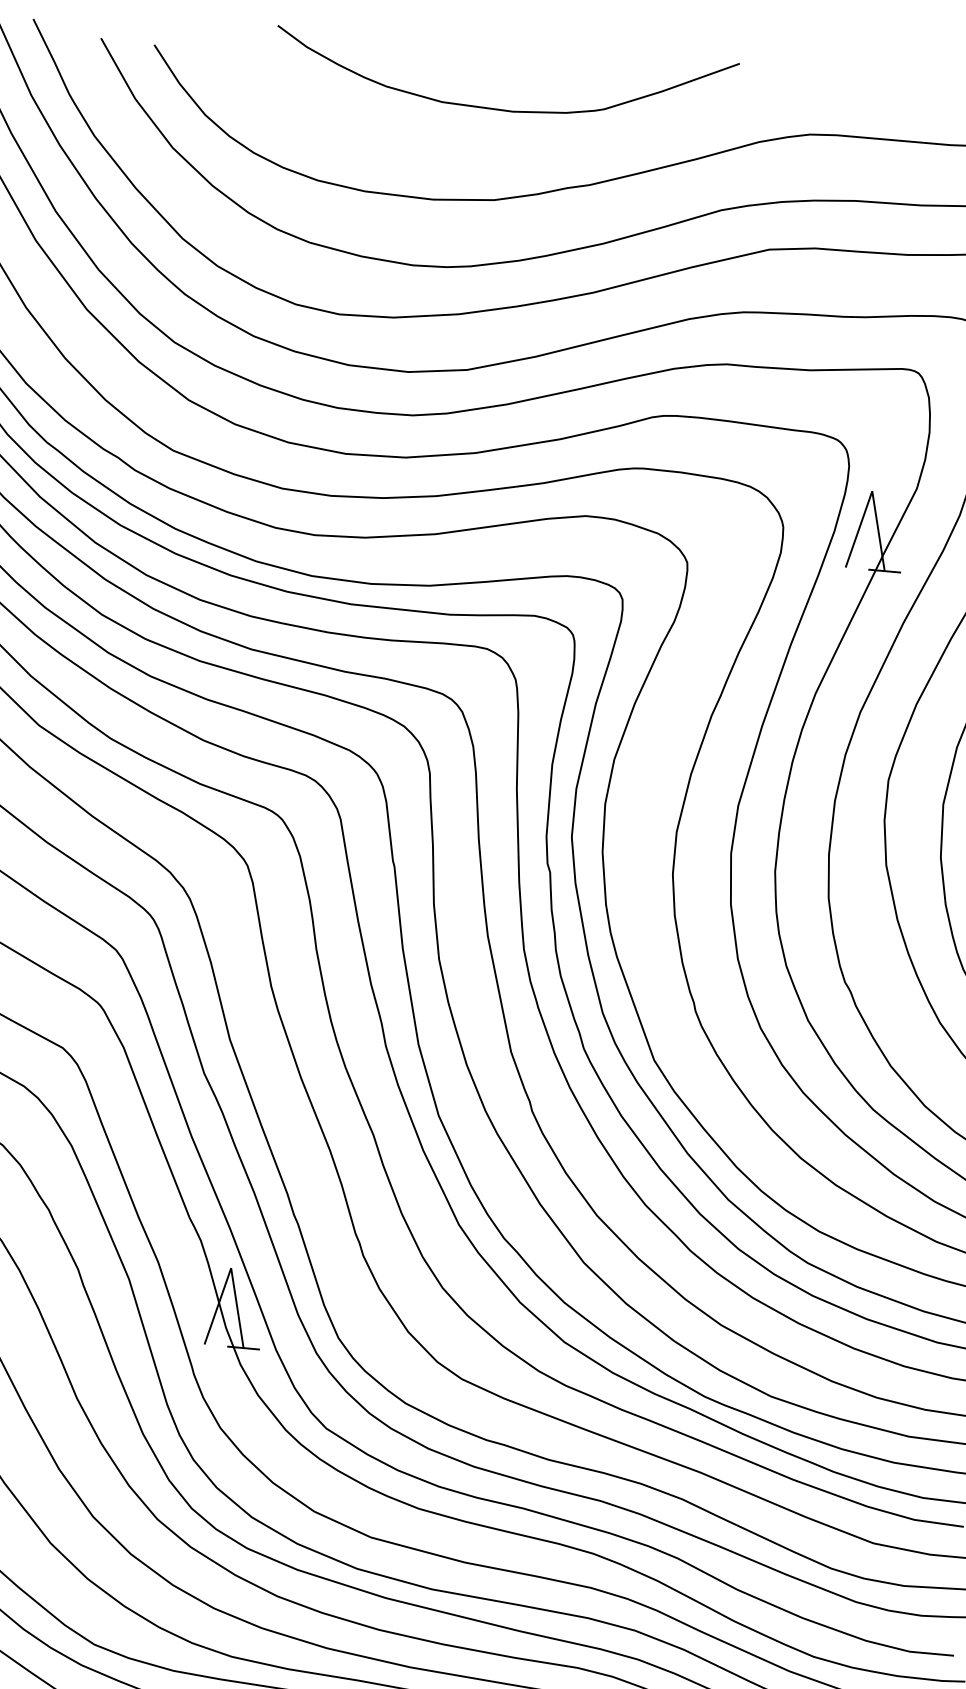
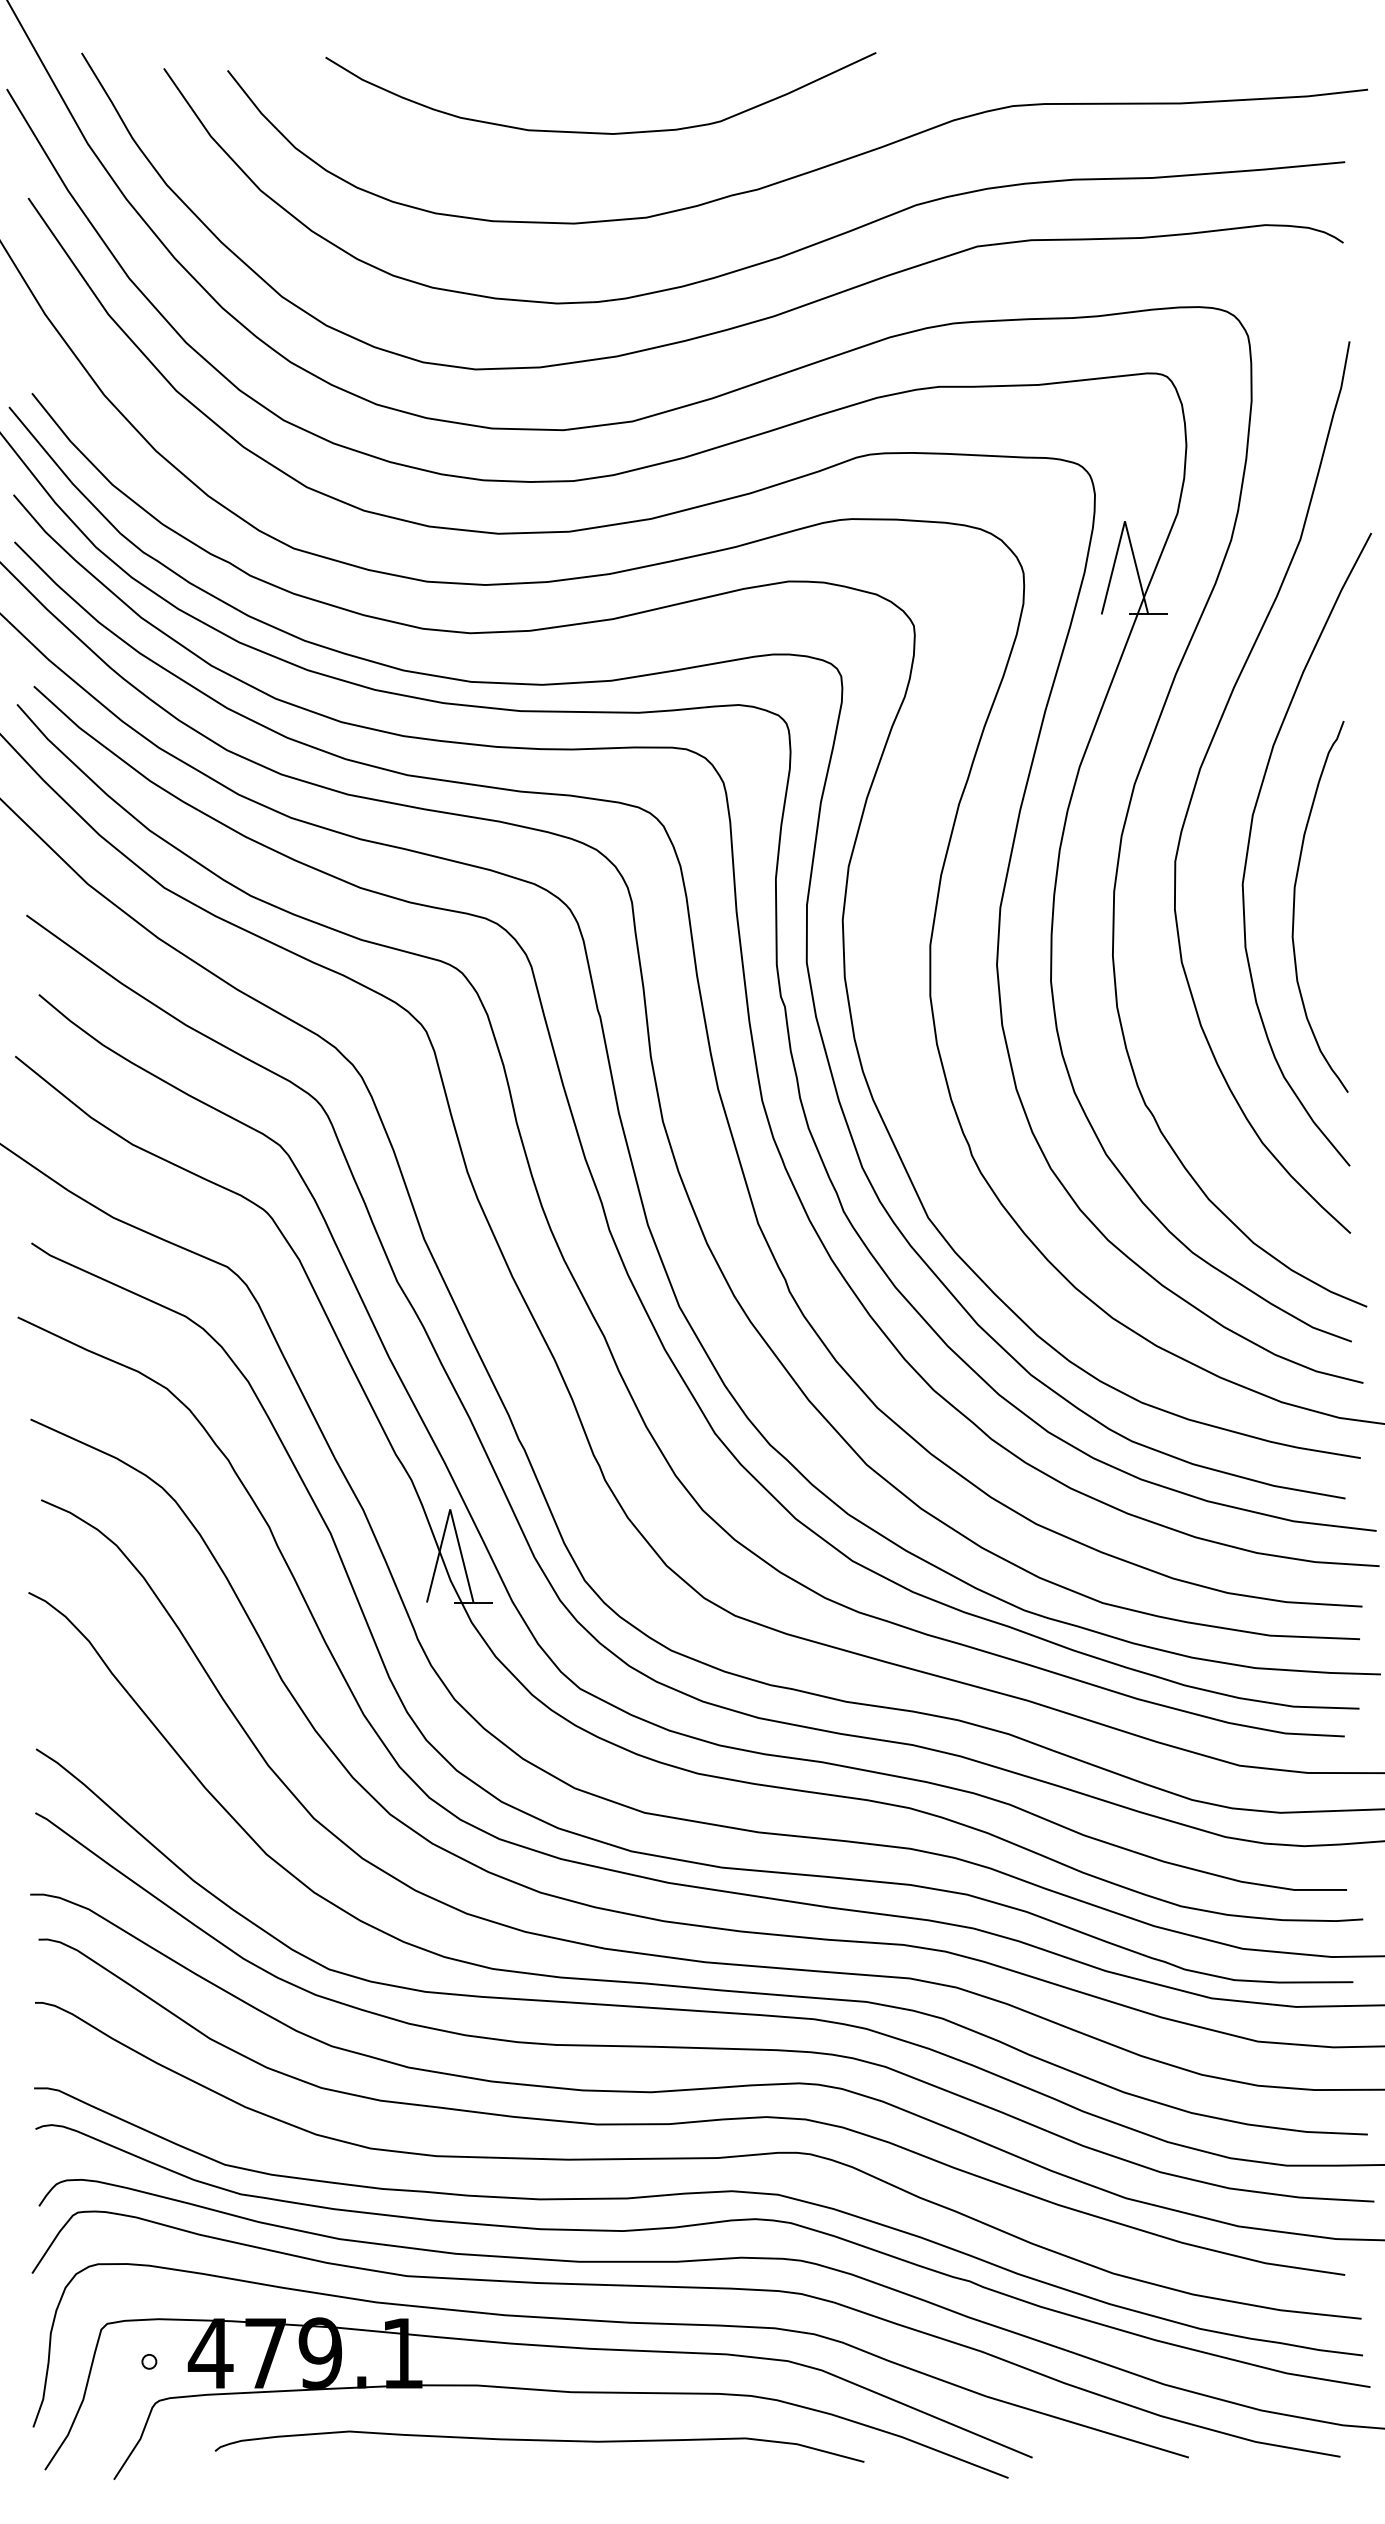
curve: (502, 109) -> (600, 132), moved

